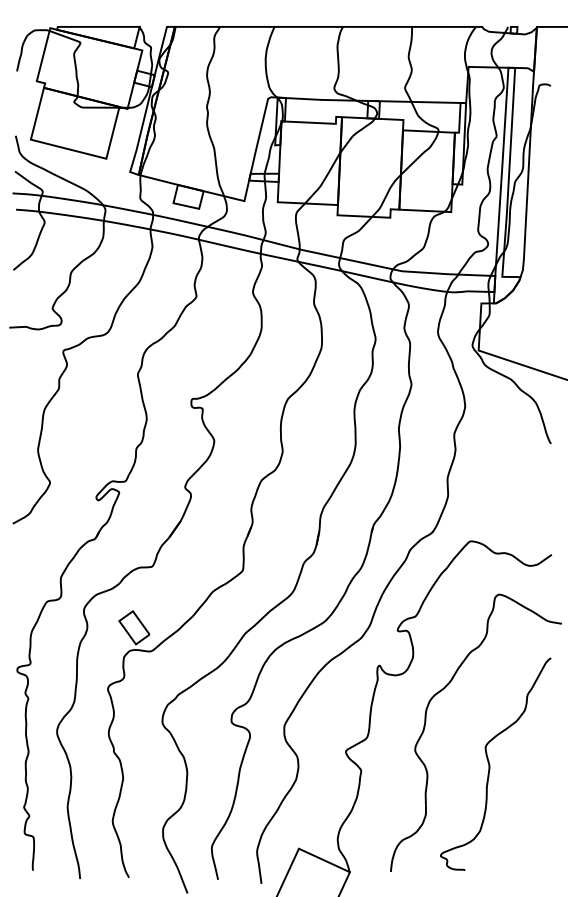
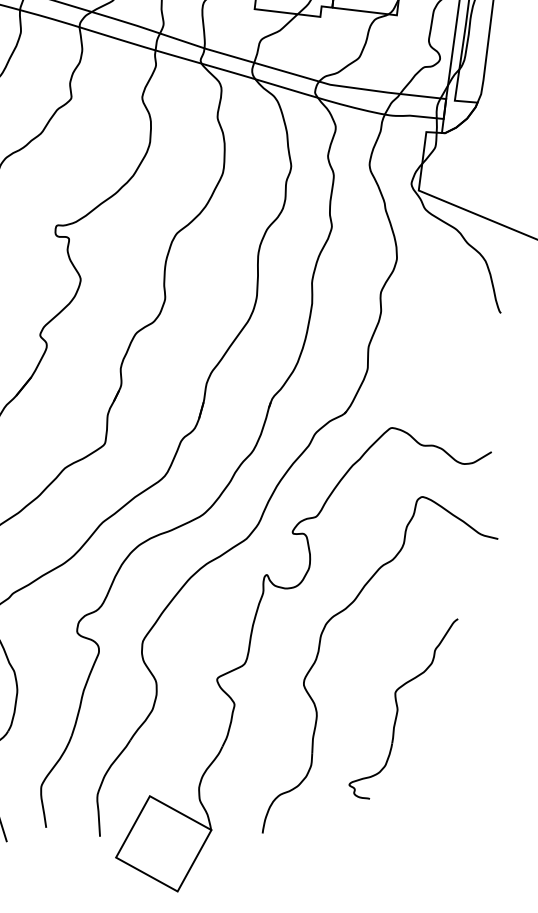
part: (495, 763) -> (402, 707), size x0.7

